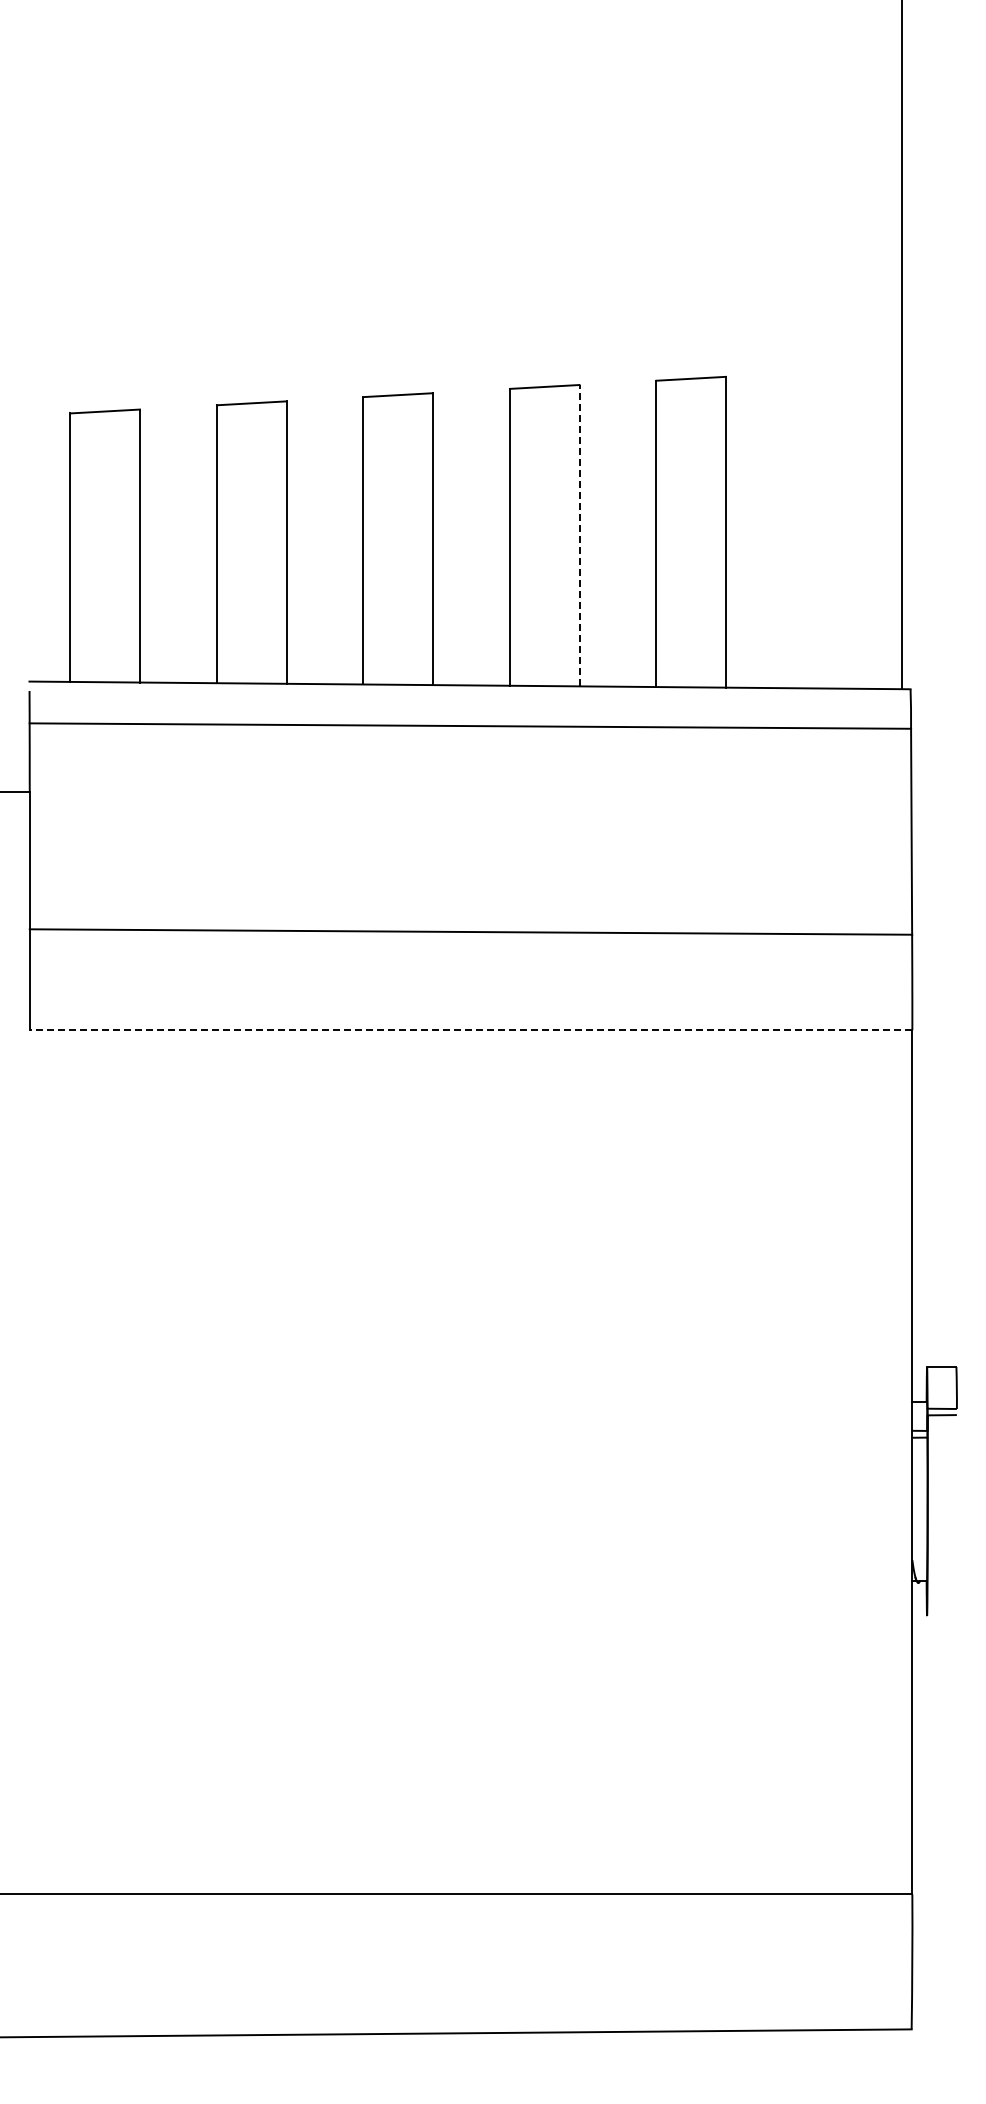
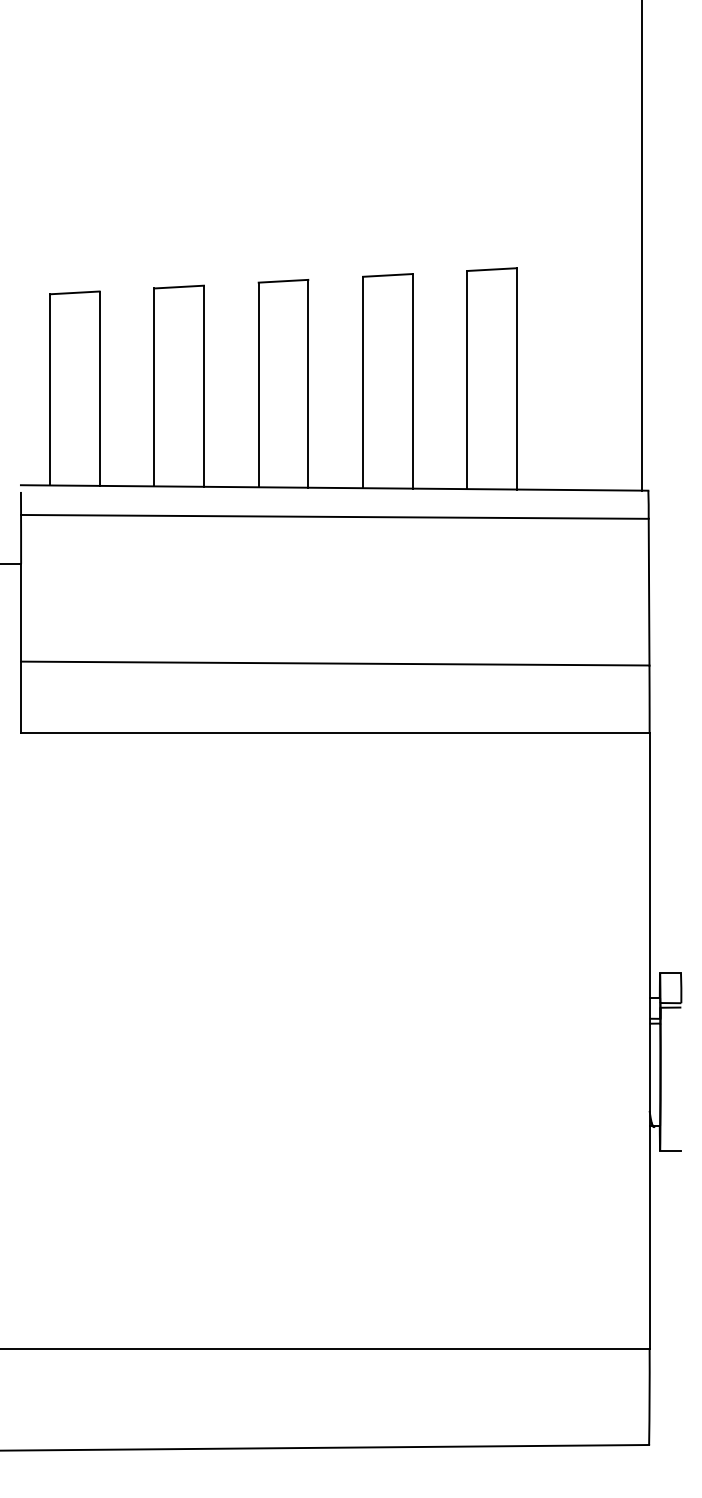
line: (579, 535) -> (412, 381), dashed -> solid
line: (470, 1030) -> (334, 733), dashed -> solid
line: (941, 1616) -> (670, 1150), added

